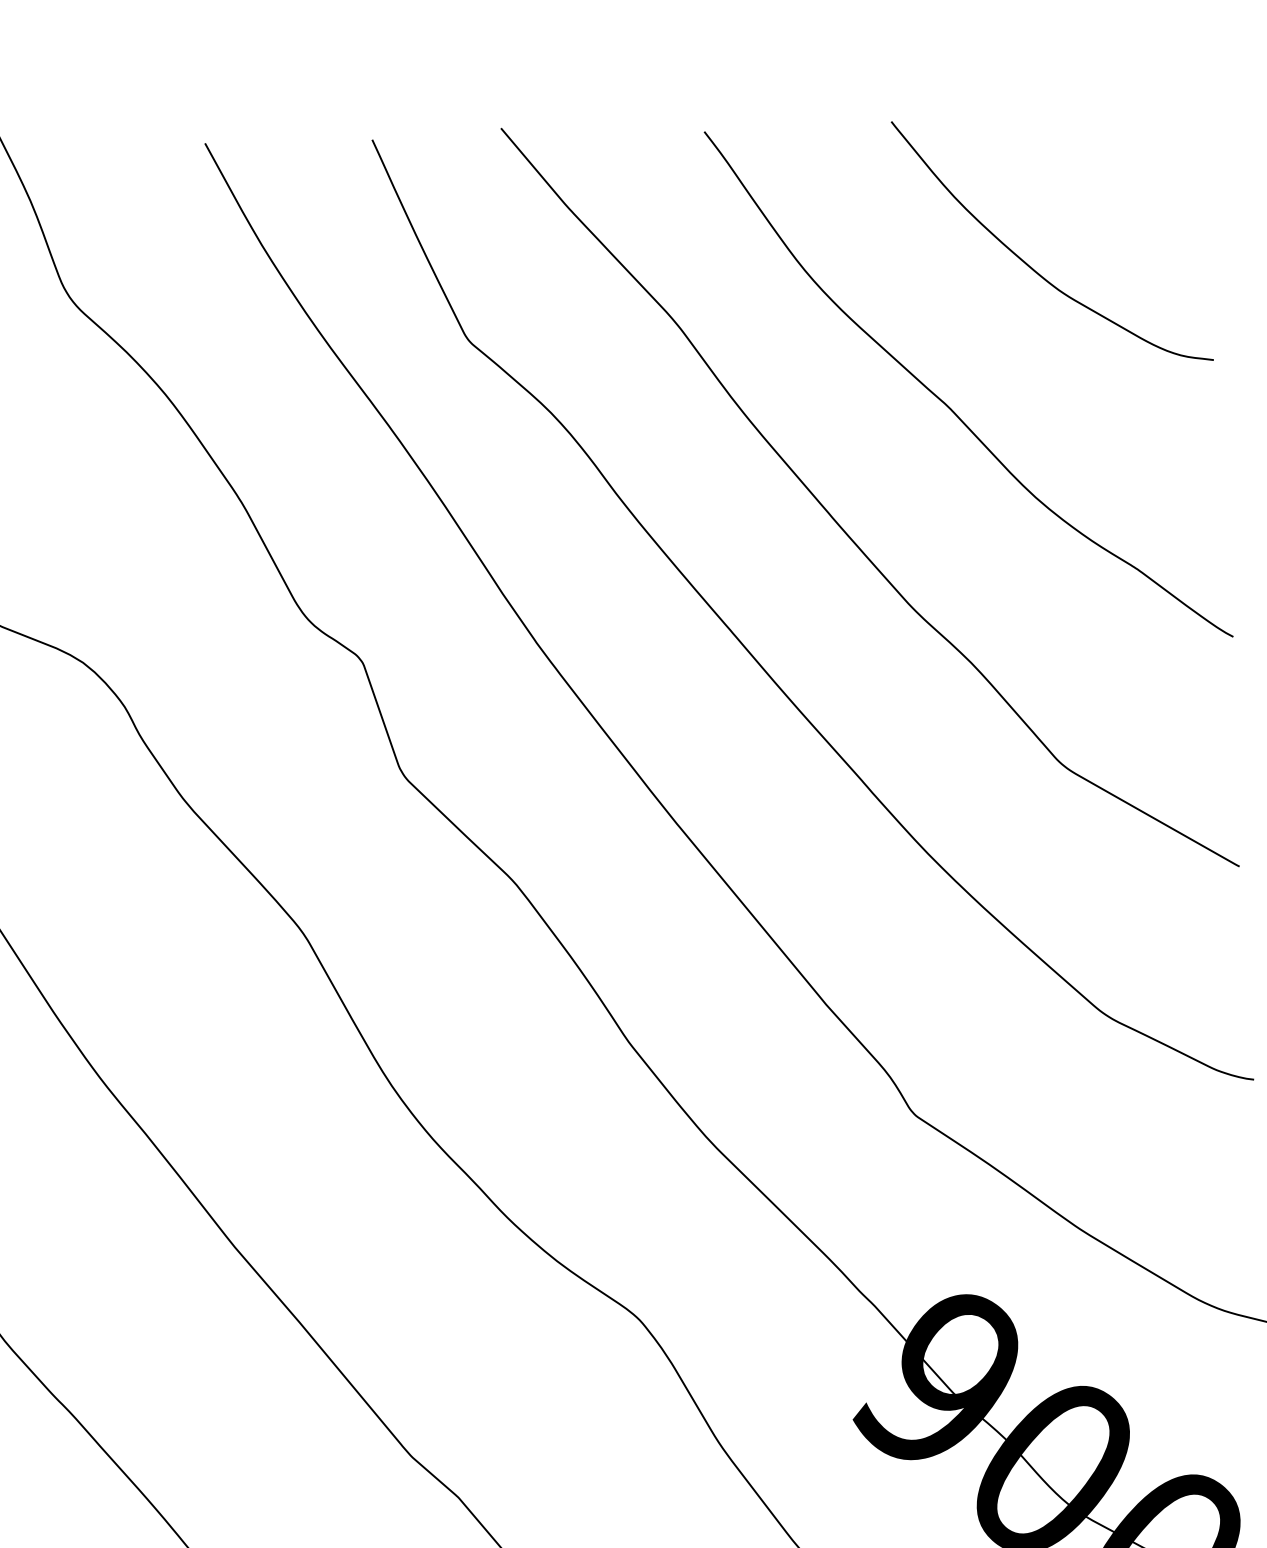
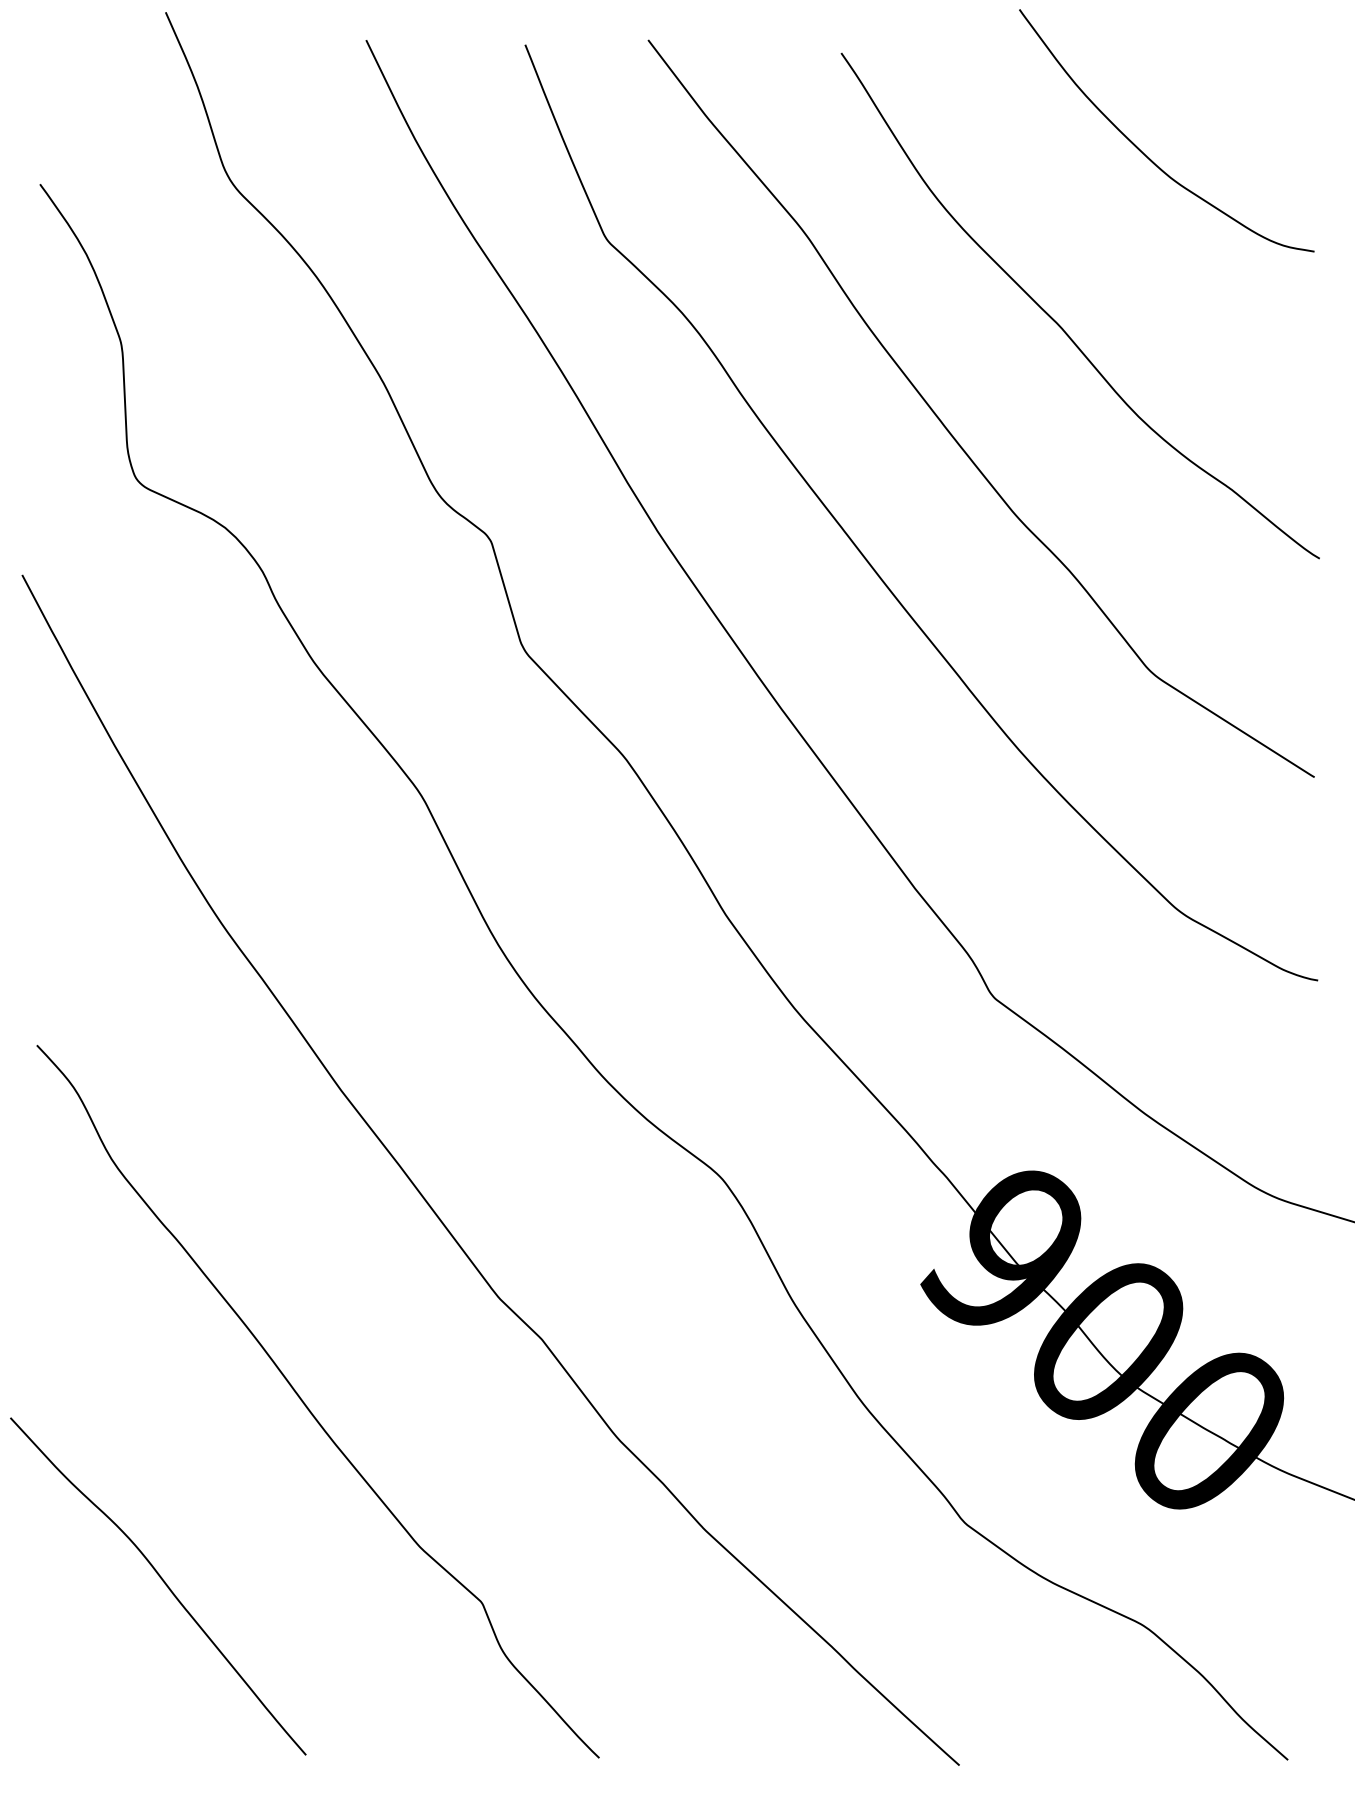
curve: (1029, 265) -> (1143, 152), moved

